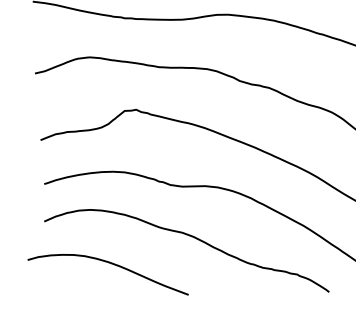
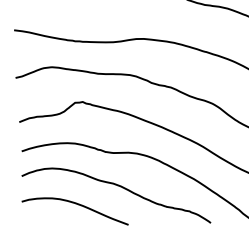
curve: (108, 264) -> (75, 204), moved

